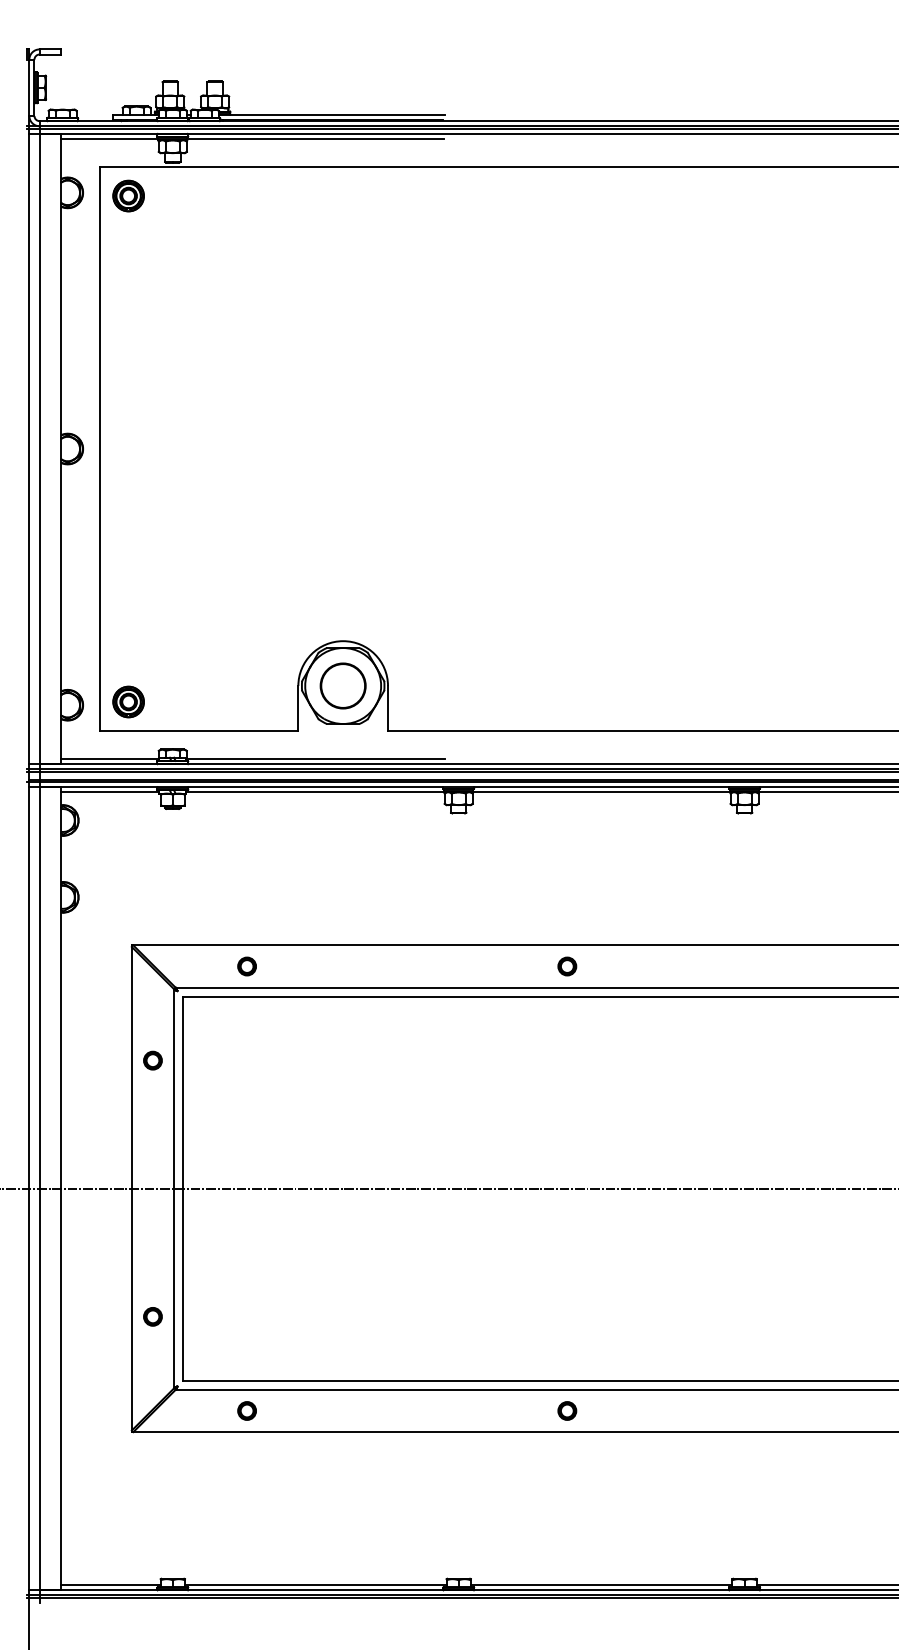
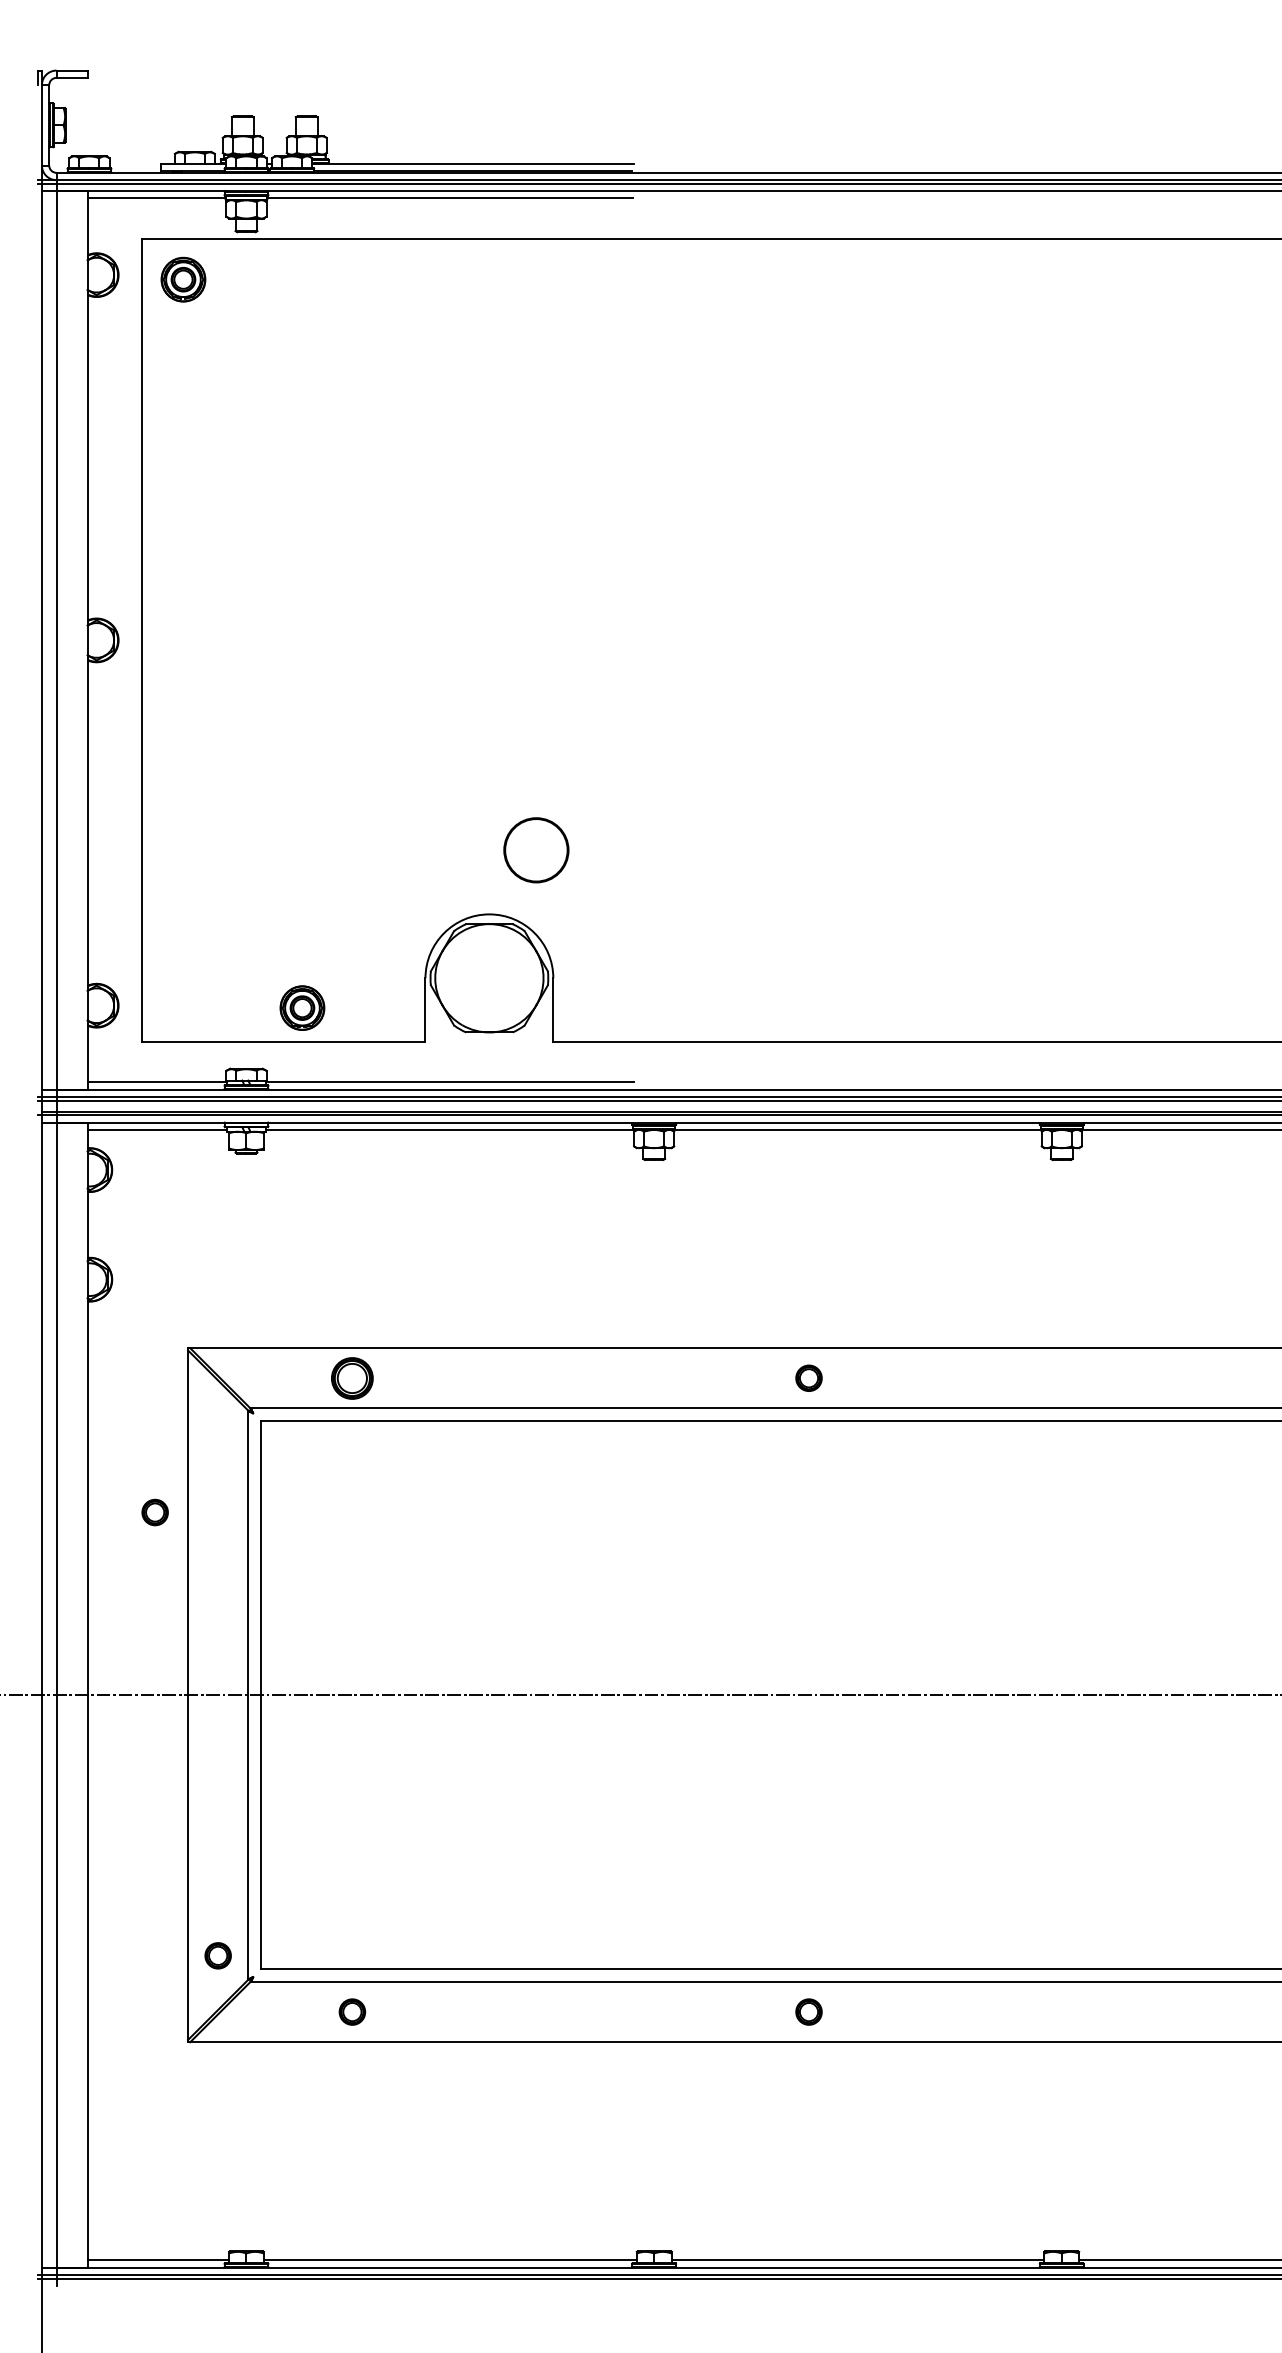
circle: (343, 686) -> (536, 850), moved
part: (128, 701) -> (302, 1007), moved
part: (247, 965) -> (352, 1377), size x1.6
part: (152, 1060) -> (154, 1512), moved
part: (152, 1316) -> (217, 1955), moved

